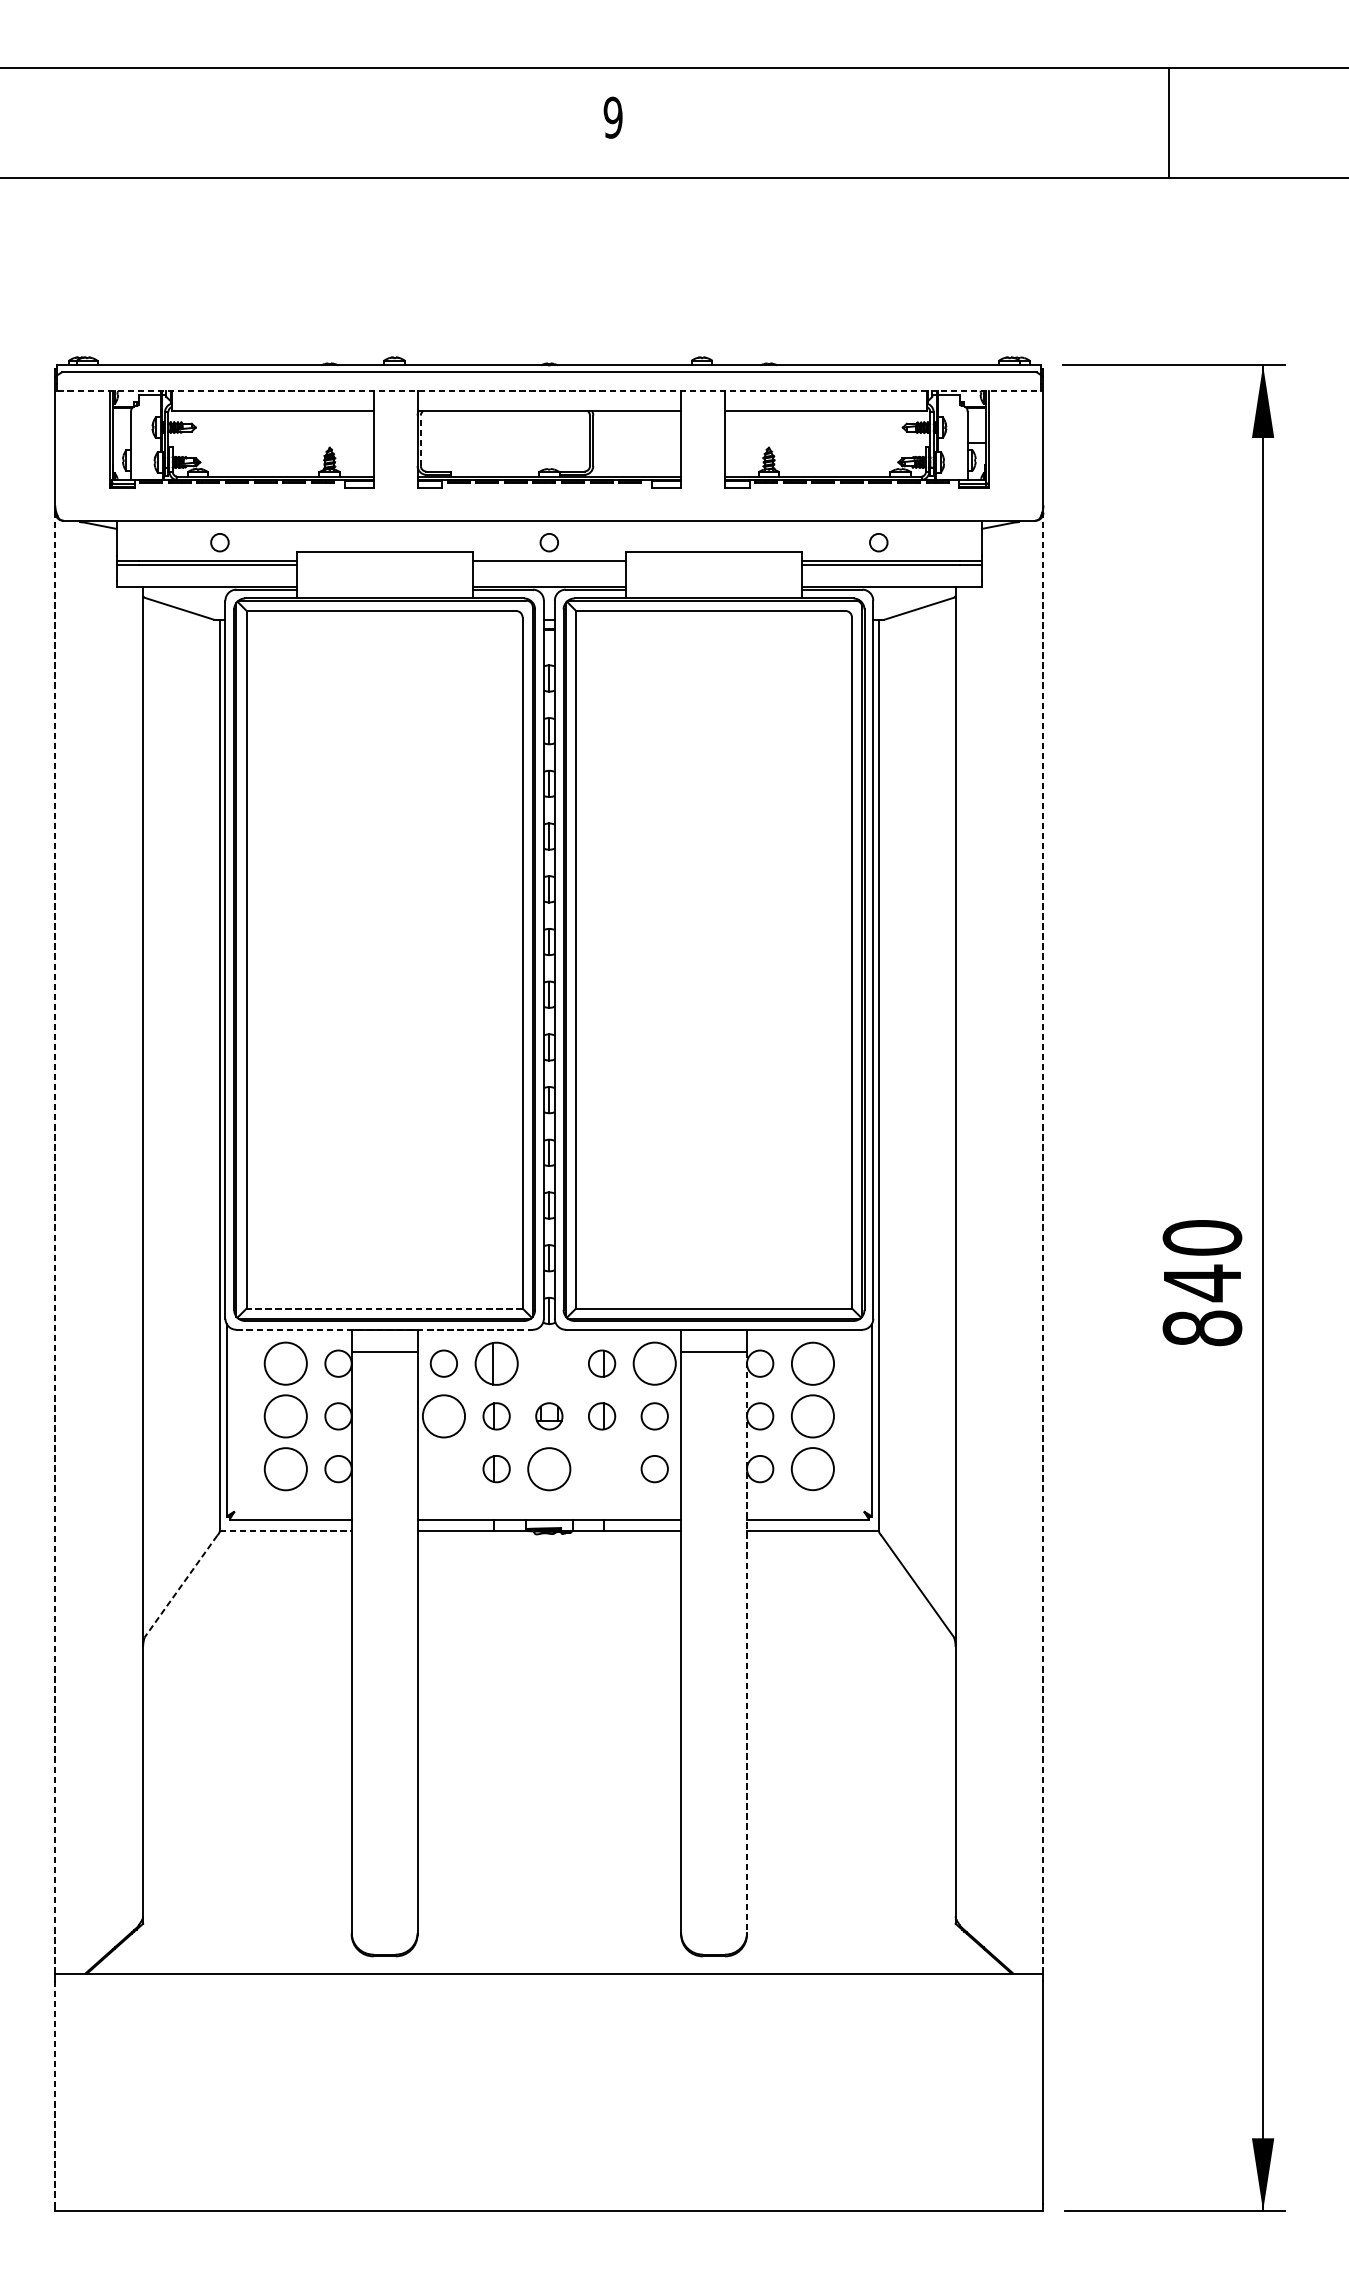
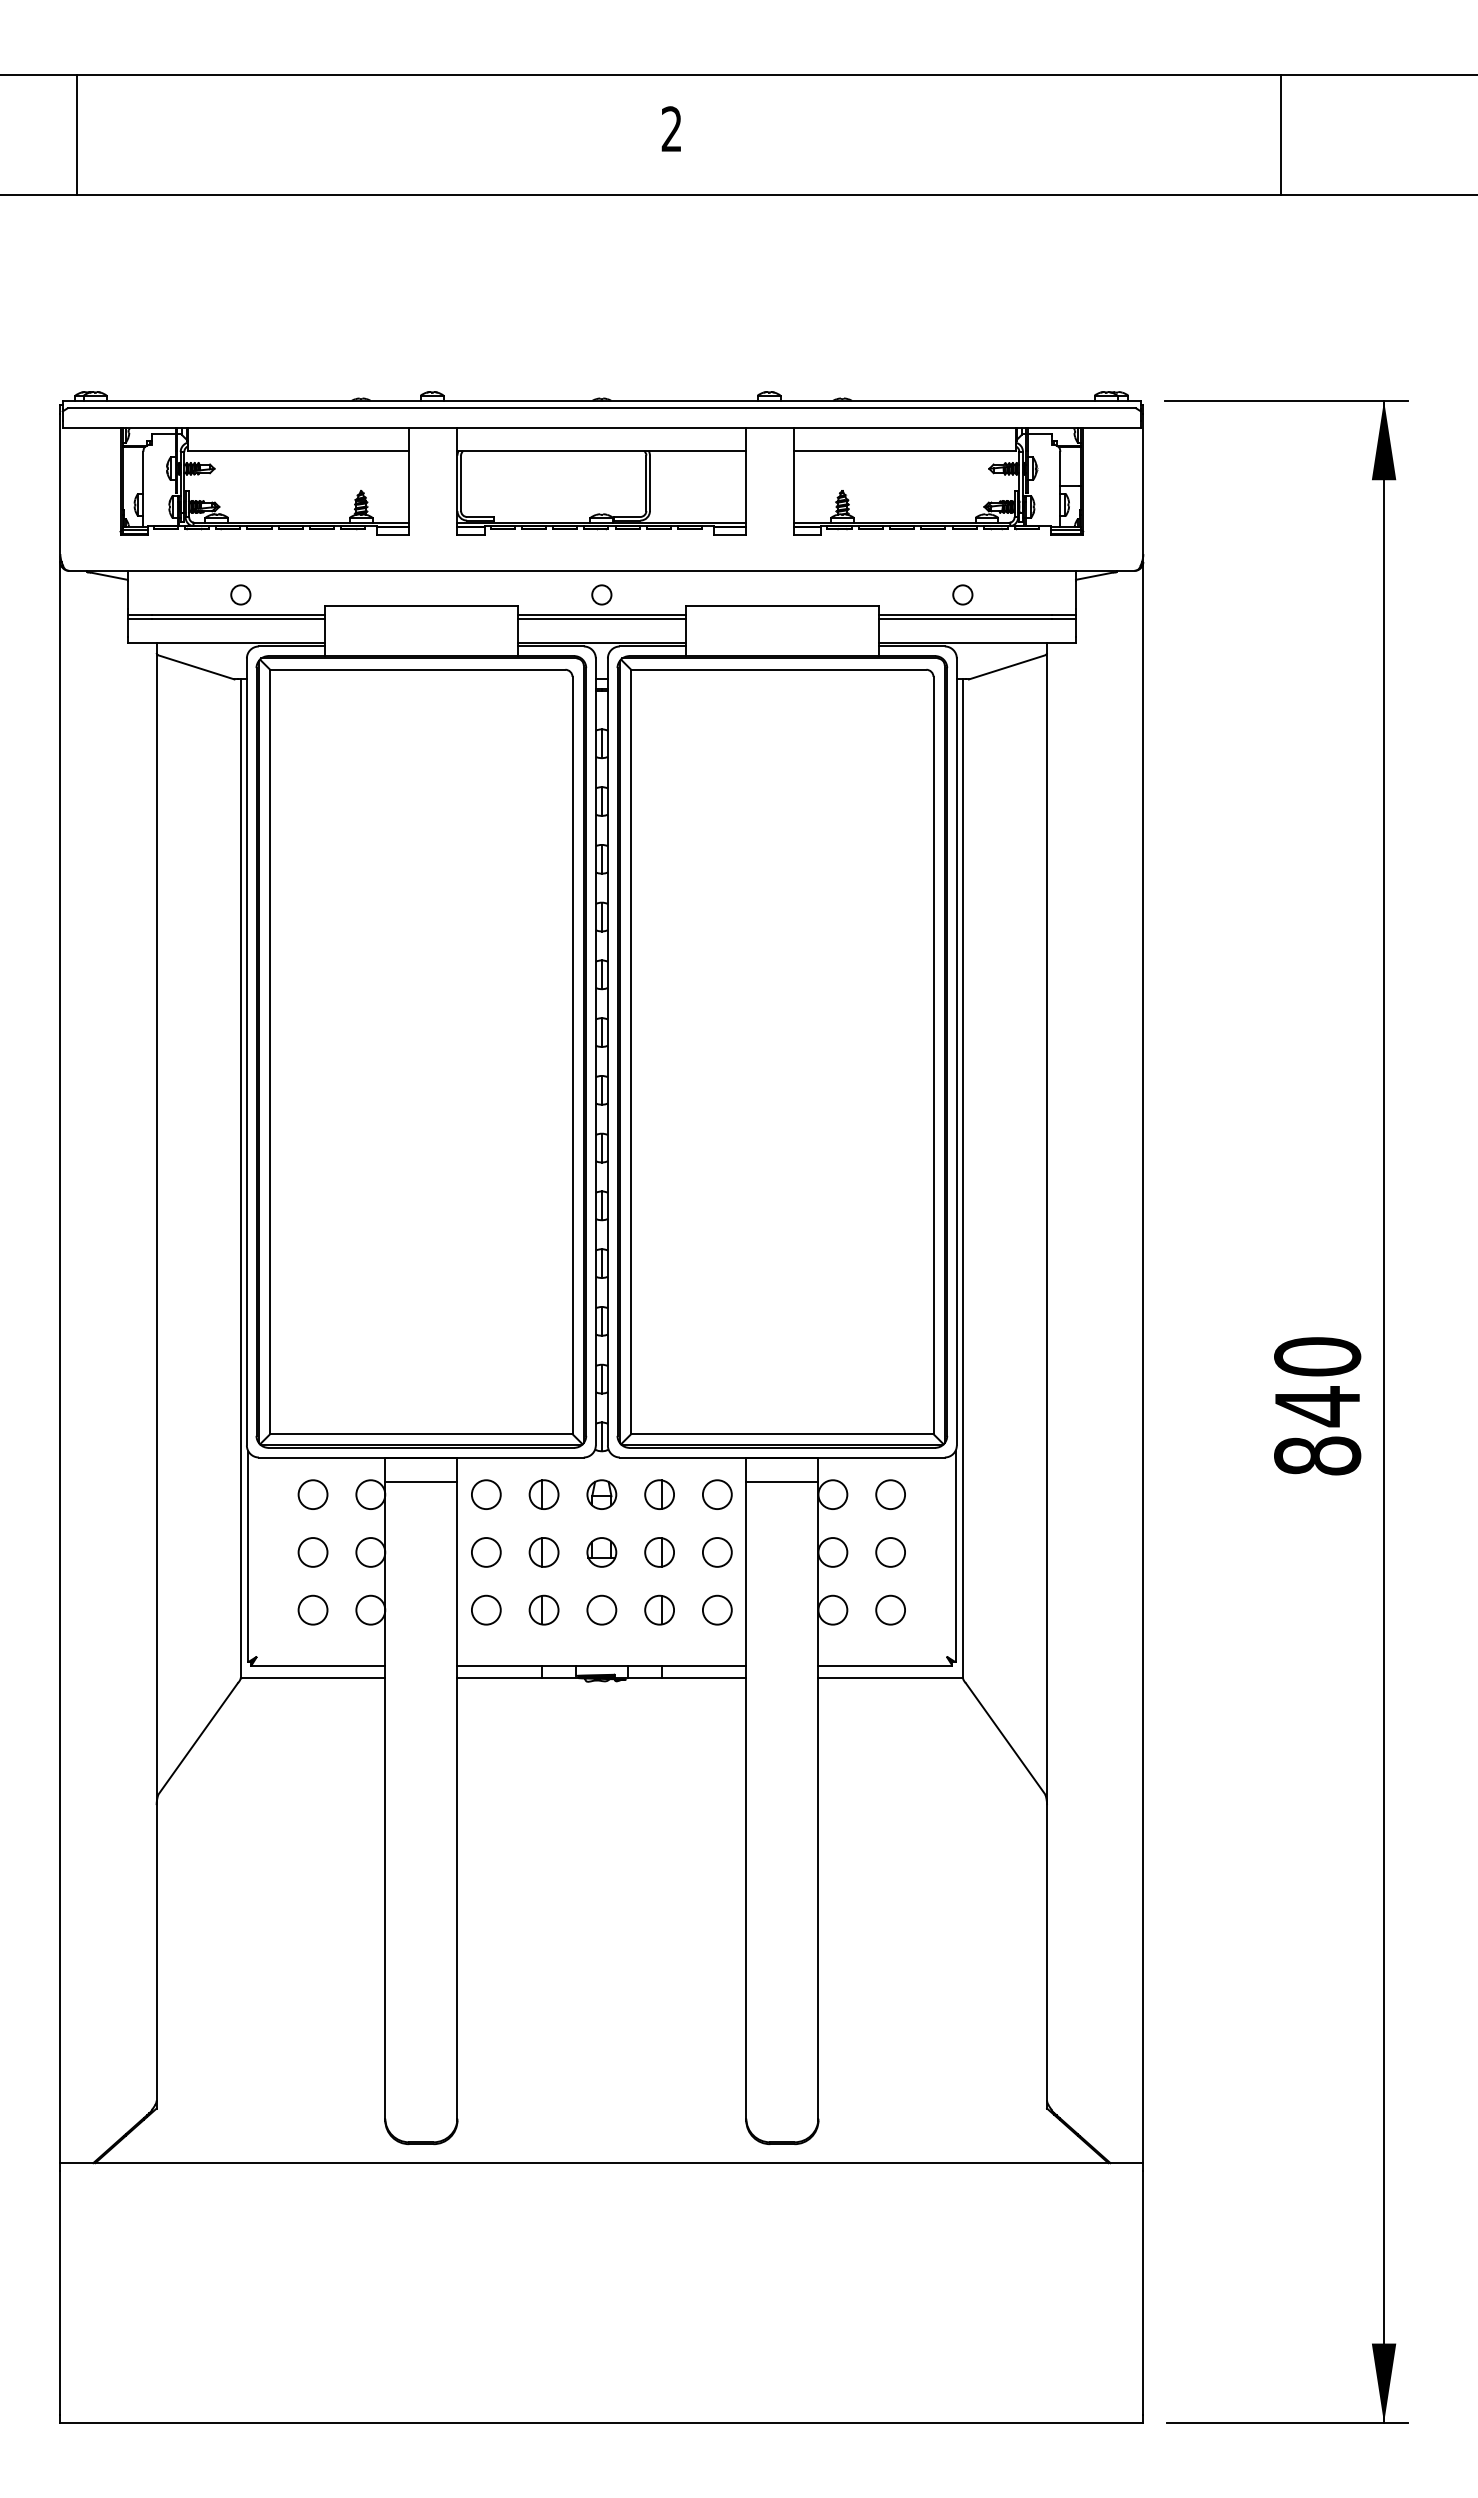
text: (612, 117) -> (671, 129), 9 -> 2
line: (70, 122) -> (77, 134), added
line: (549, 390) -> (602, 428), dashed -> solid
line: (421, 440) -> (461, 483), dashed -> solid
line: (549, 565) -> (601, 619), added
line: (55, 1243) -> (60, 1362), dashed -> solid
line: (1043, 1243) -> (1143, 1362), dashed -> solid
line: (383, 1308) -> (420, 1434), dashed -> solid
line: (384, 1329) -> (421, 1457), dashed -> solid
circle: (285, 1363) -> (312, 1494), size x0.62
part: (496, 1363) -> (543, 1494), size x0.62
part: (549, 1363) -> (601, 1494), added
circle: (653, 1363) -> (716, 1494), size x0.62
circle: (812, 1363) -> (890, 1494), size x0.62
circle: (285, 1416) -> (312, 1552), size x0.62
circle: (443, 1416) -> (485, 1552), size x0.62
circle: (812, 1416) -> (890, 1552), size x0.62
circle: (285, 1468) -> (312, 1609), size x0.62
circle: (444, 1468) -> (486, 1609), added
circle: (549, 1468) -> (601, 1609), size x0.62
part: (601, 1468) -> (659, 1609), added
circle: (812, 1468) -> (890, 1609), size x0.62
line: (286, 1530) -> (313, 1677), dashed -> solid
line: (181, 1586) -> (198, 1738), dashed -> solid
line: (747, 1642) -> (818, 1800), dashed -> solid
line: (55, 2092) -> (60, 2293), dashed -> solid

